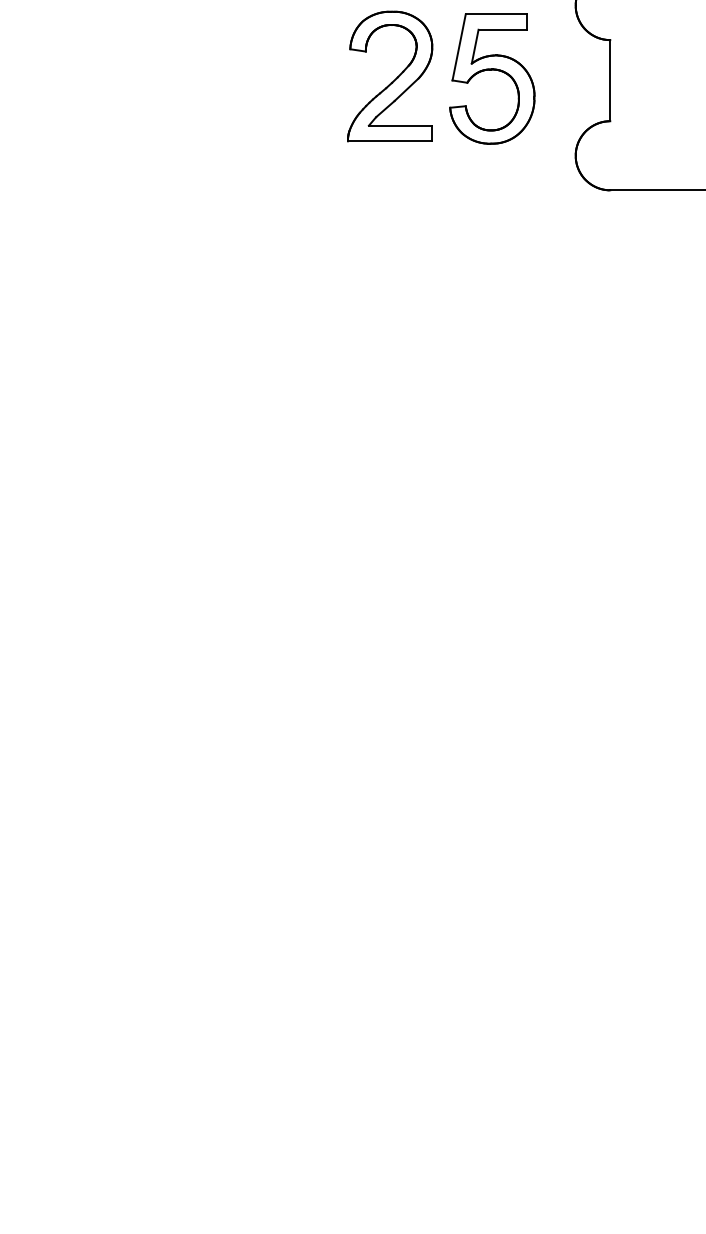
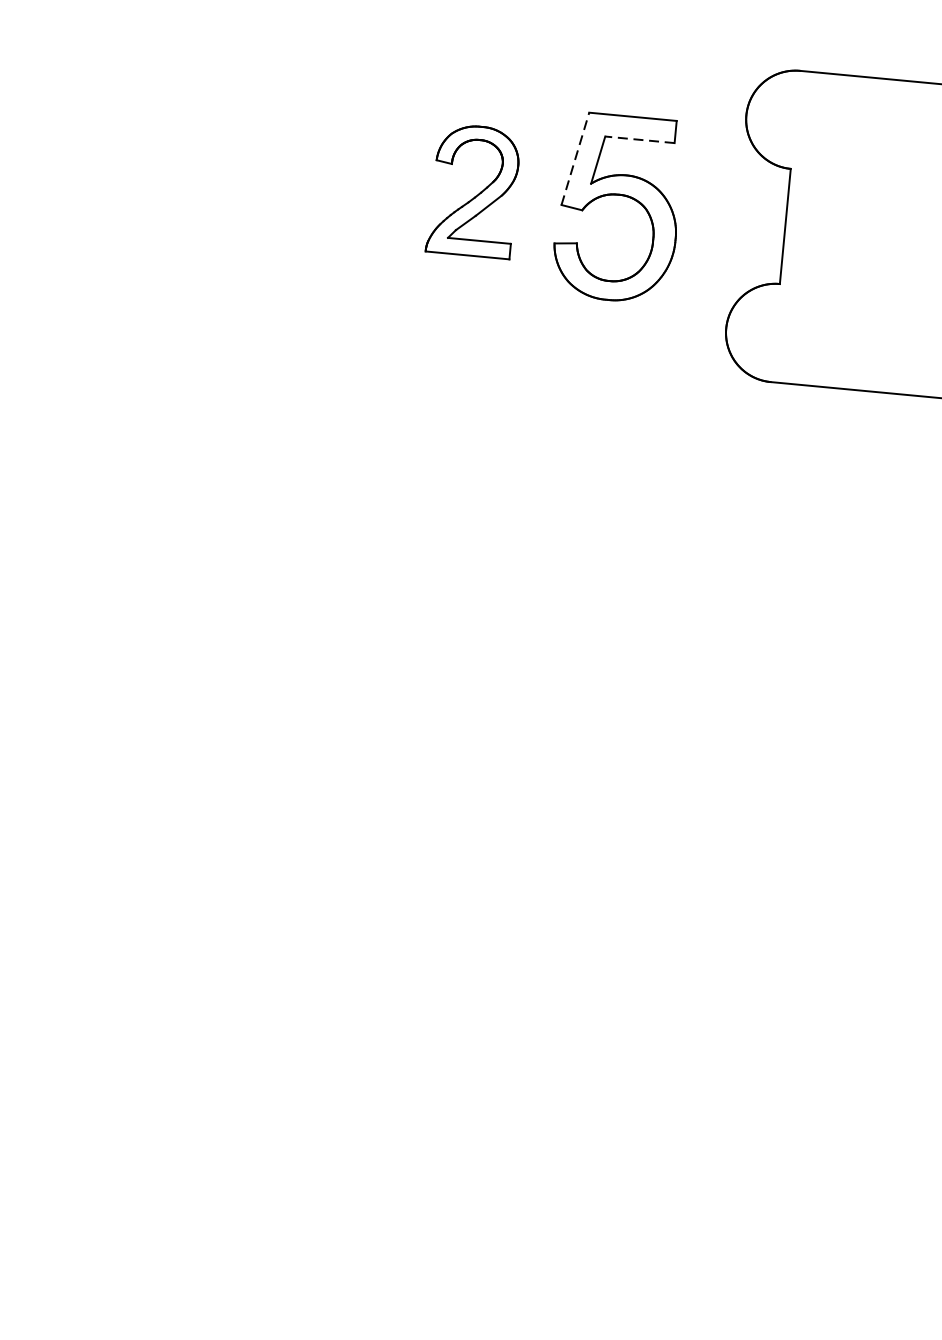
line: (502, 29) -> (639, 139), solid -> dashed
line: (459, 47) -> (575, 159), solid -> dashed
part: (390, 76) -> (474, 191), size x0.7

